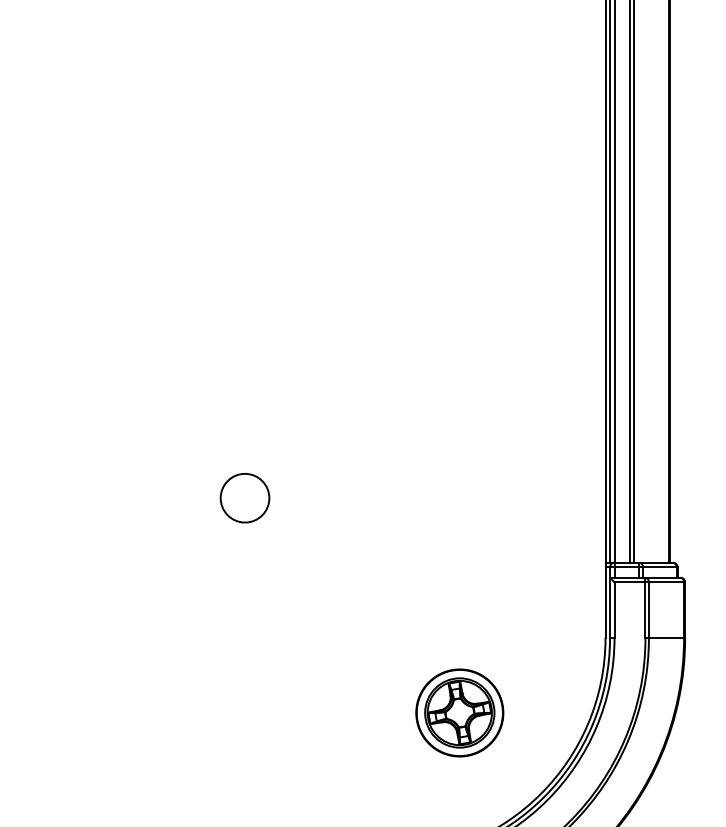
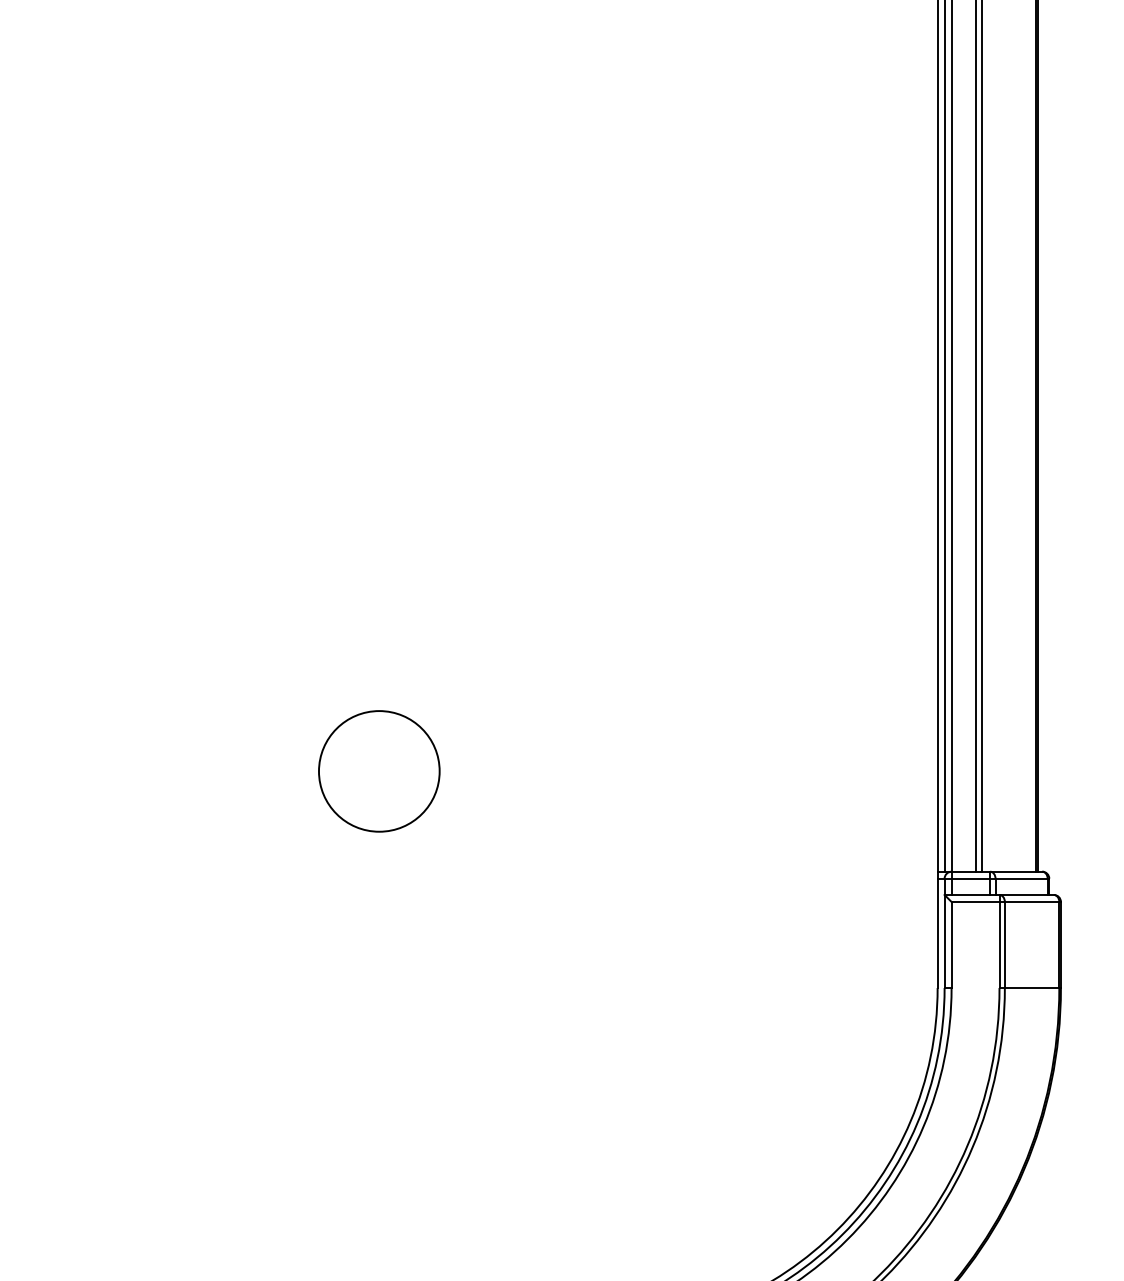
circle: (244, 498) -> (378, 772), size x1.6
part: (459, 712) -> (711, 1103), removed

